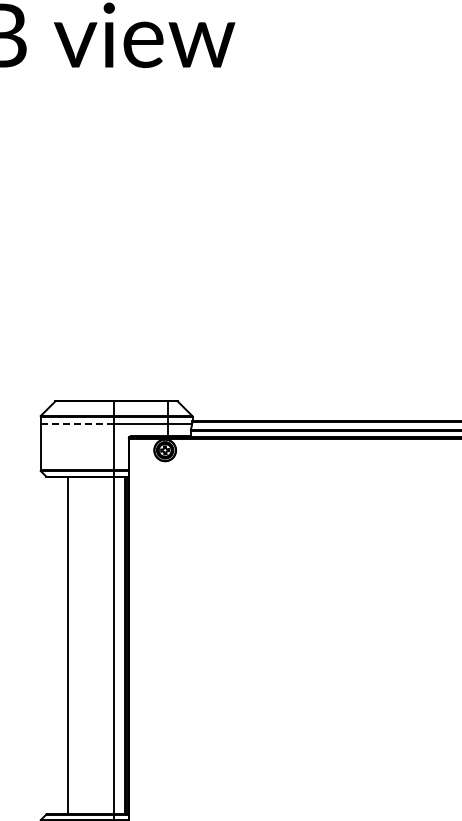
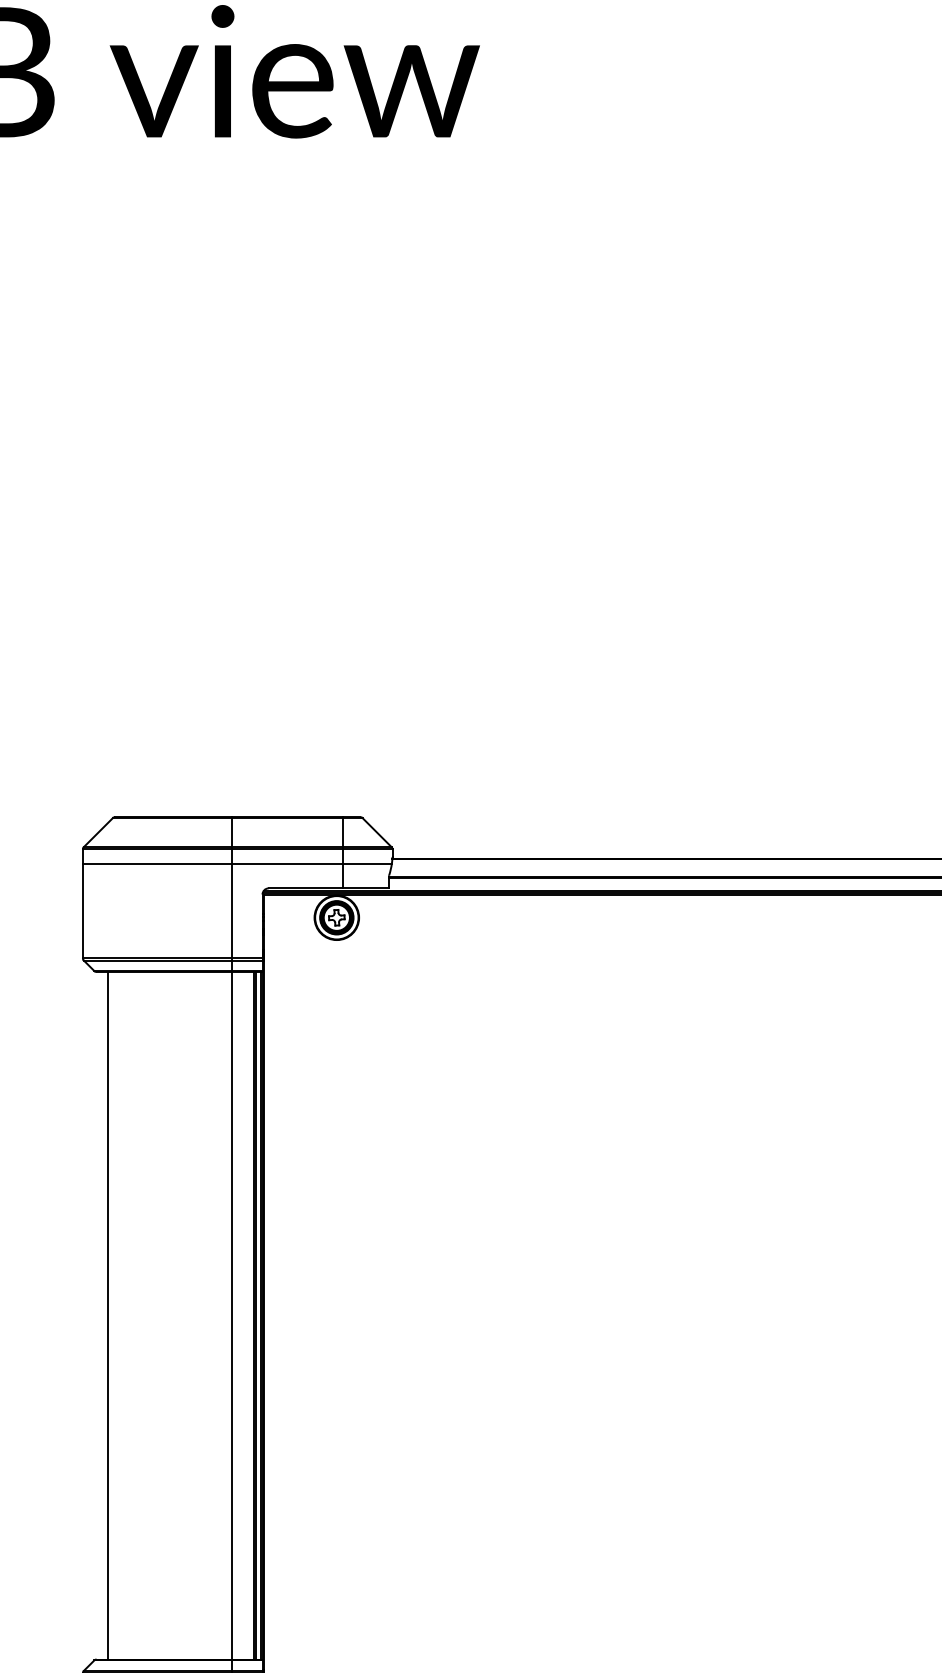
line: (76, 423) -> (156, 862), dashed -> solid
line: (67, 645) -> (107, 1315), moved

